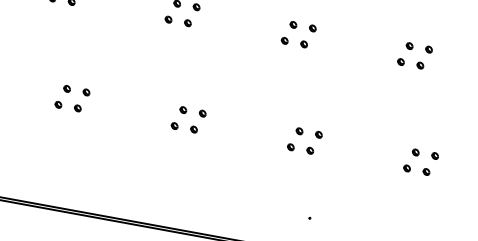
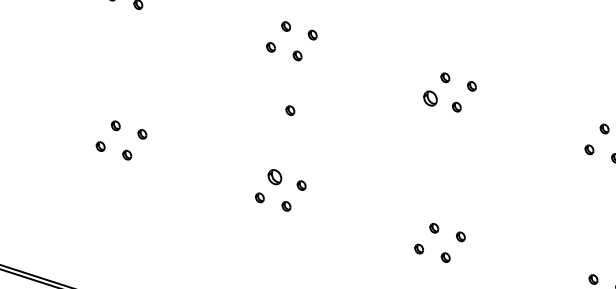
part: (284, 40) -> (429, 97), size x1.6
part: (187, 62) -> (289, 110), added
part: (183, 109) -> (275, 176), size x1.6

